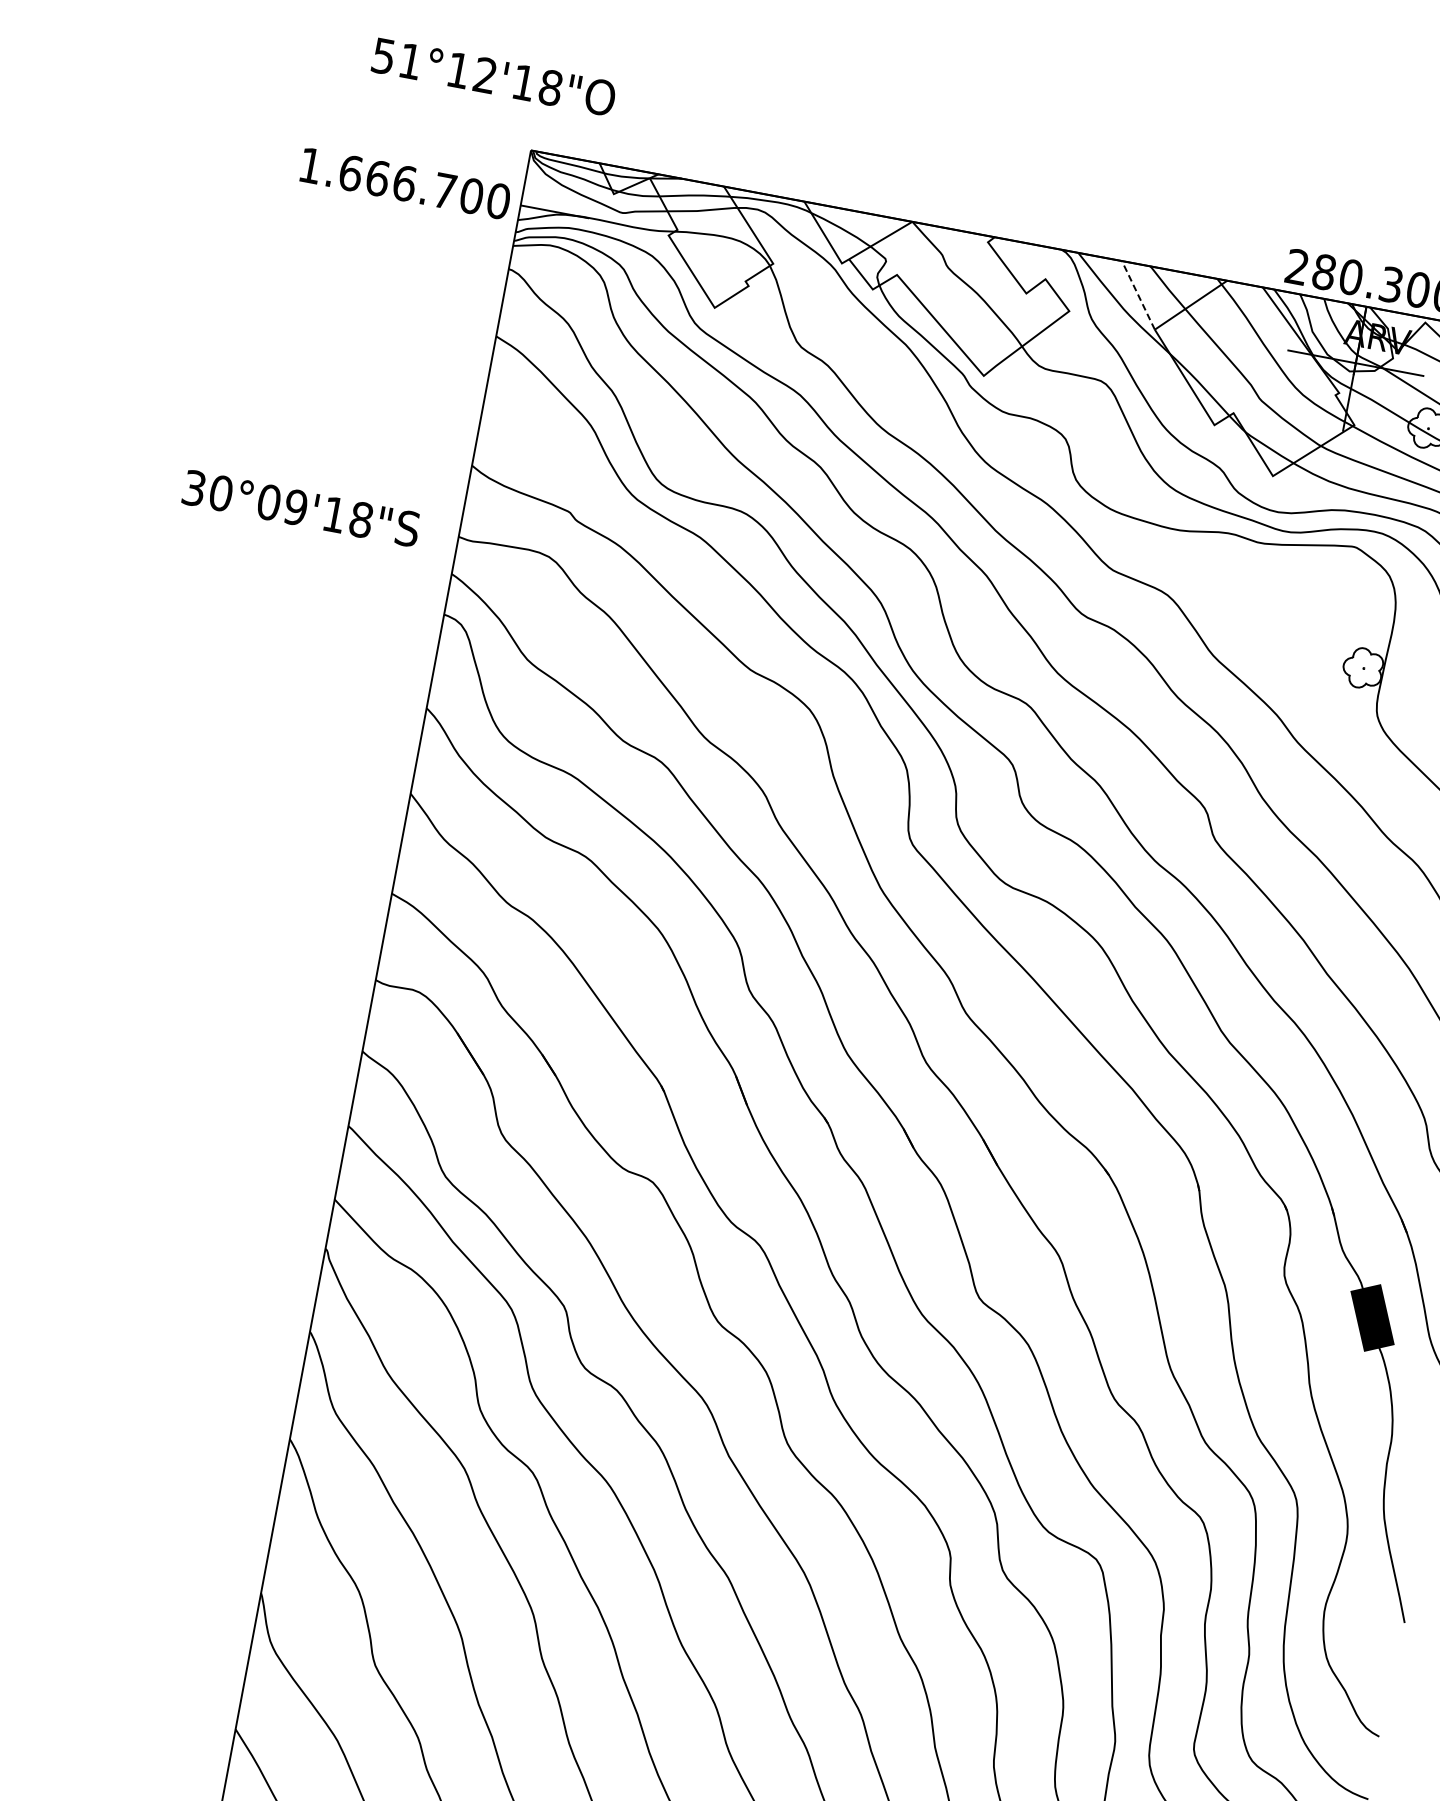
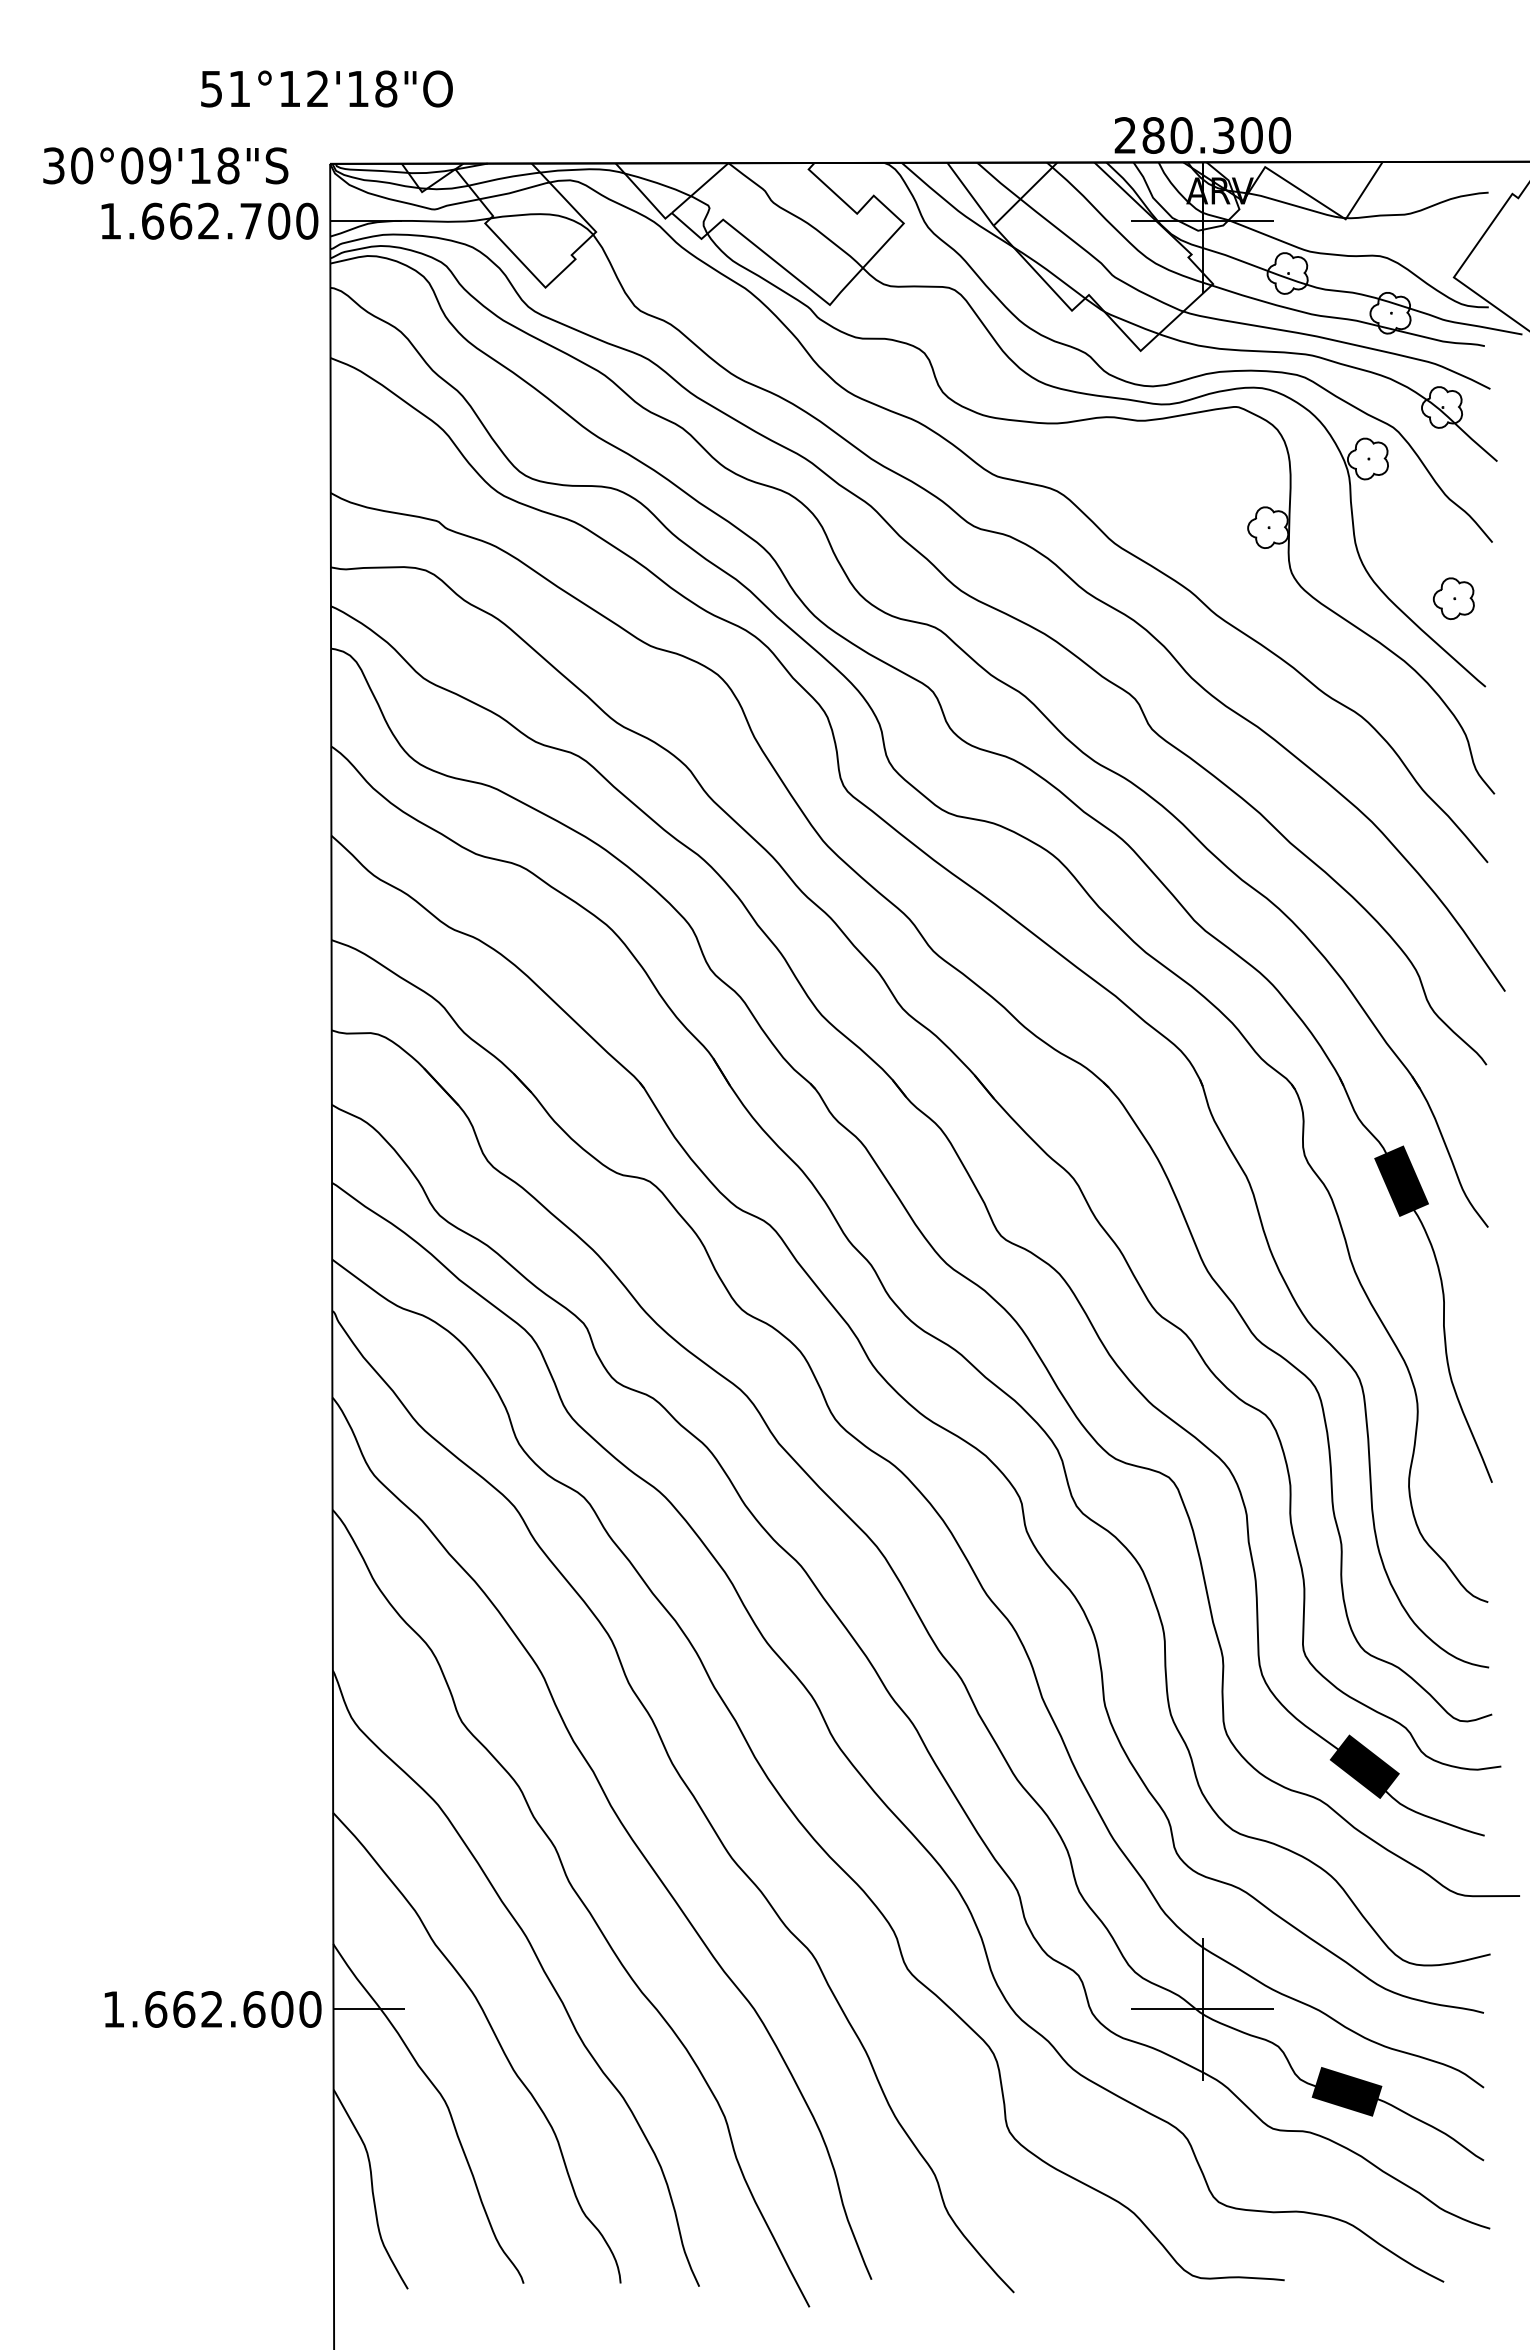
text: (493, 76) -> (326, 88), moved
text: (405, 182) -> (209, 220), 1.666.700 -> 1.662.700
line: (1138, 294) -> (970, 193), dashed -> solid
text: (301, 508) -> (165, 165), moved

